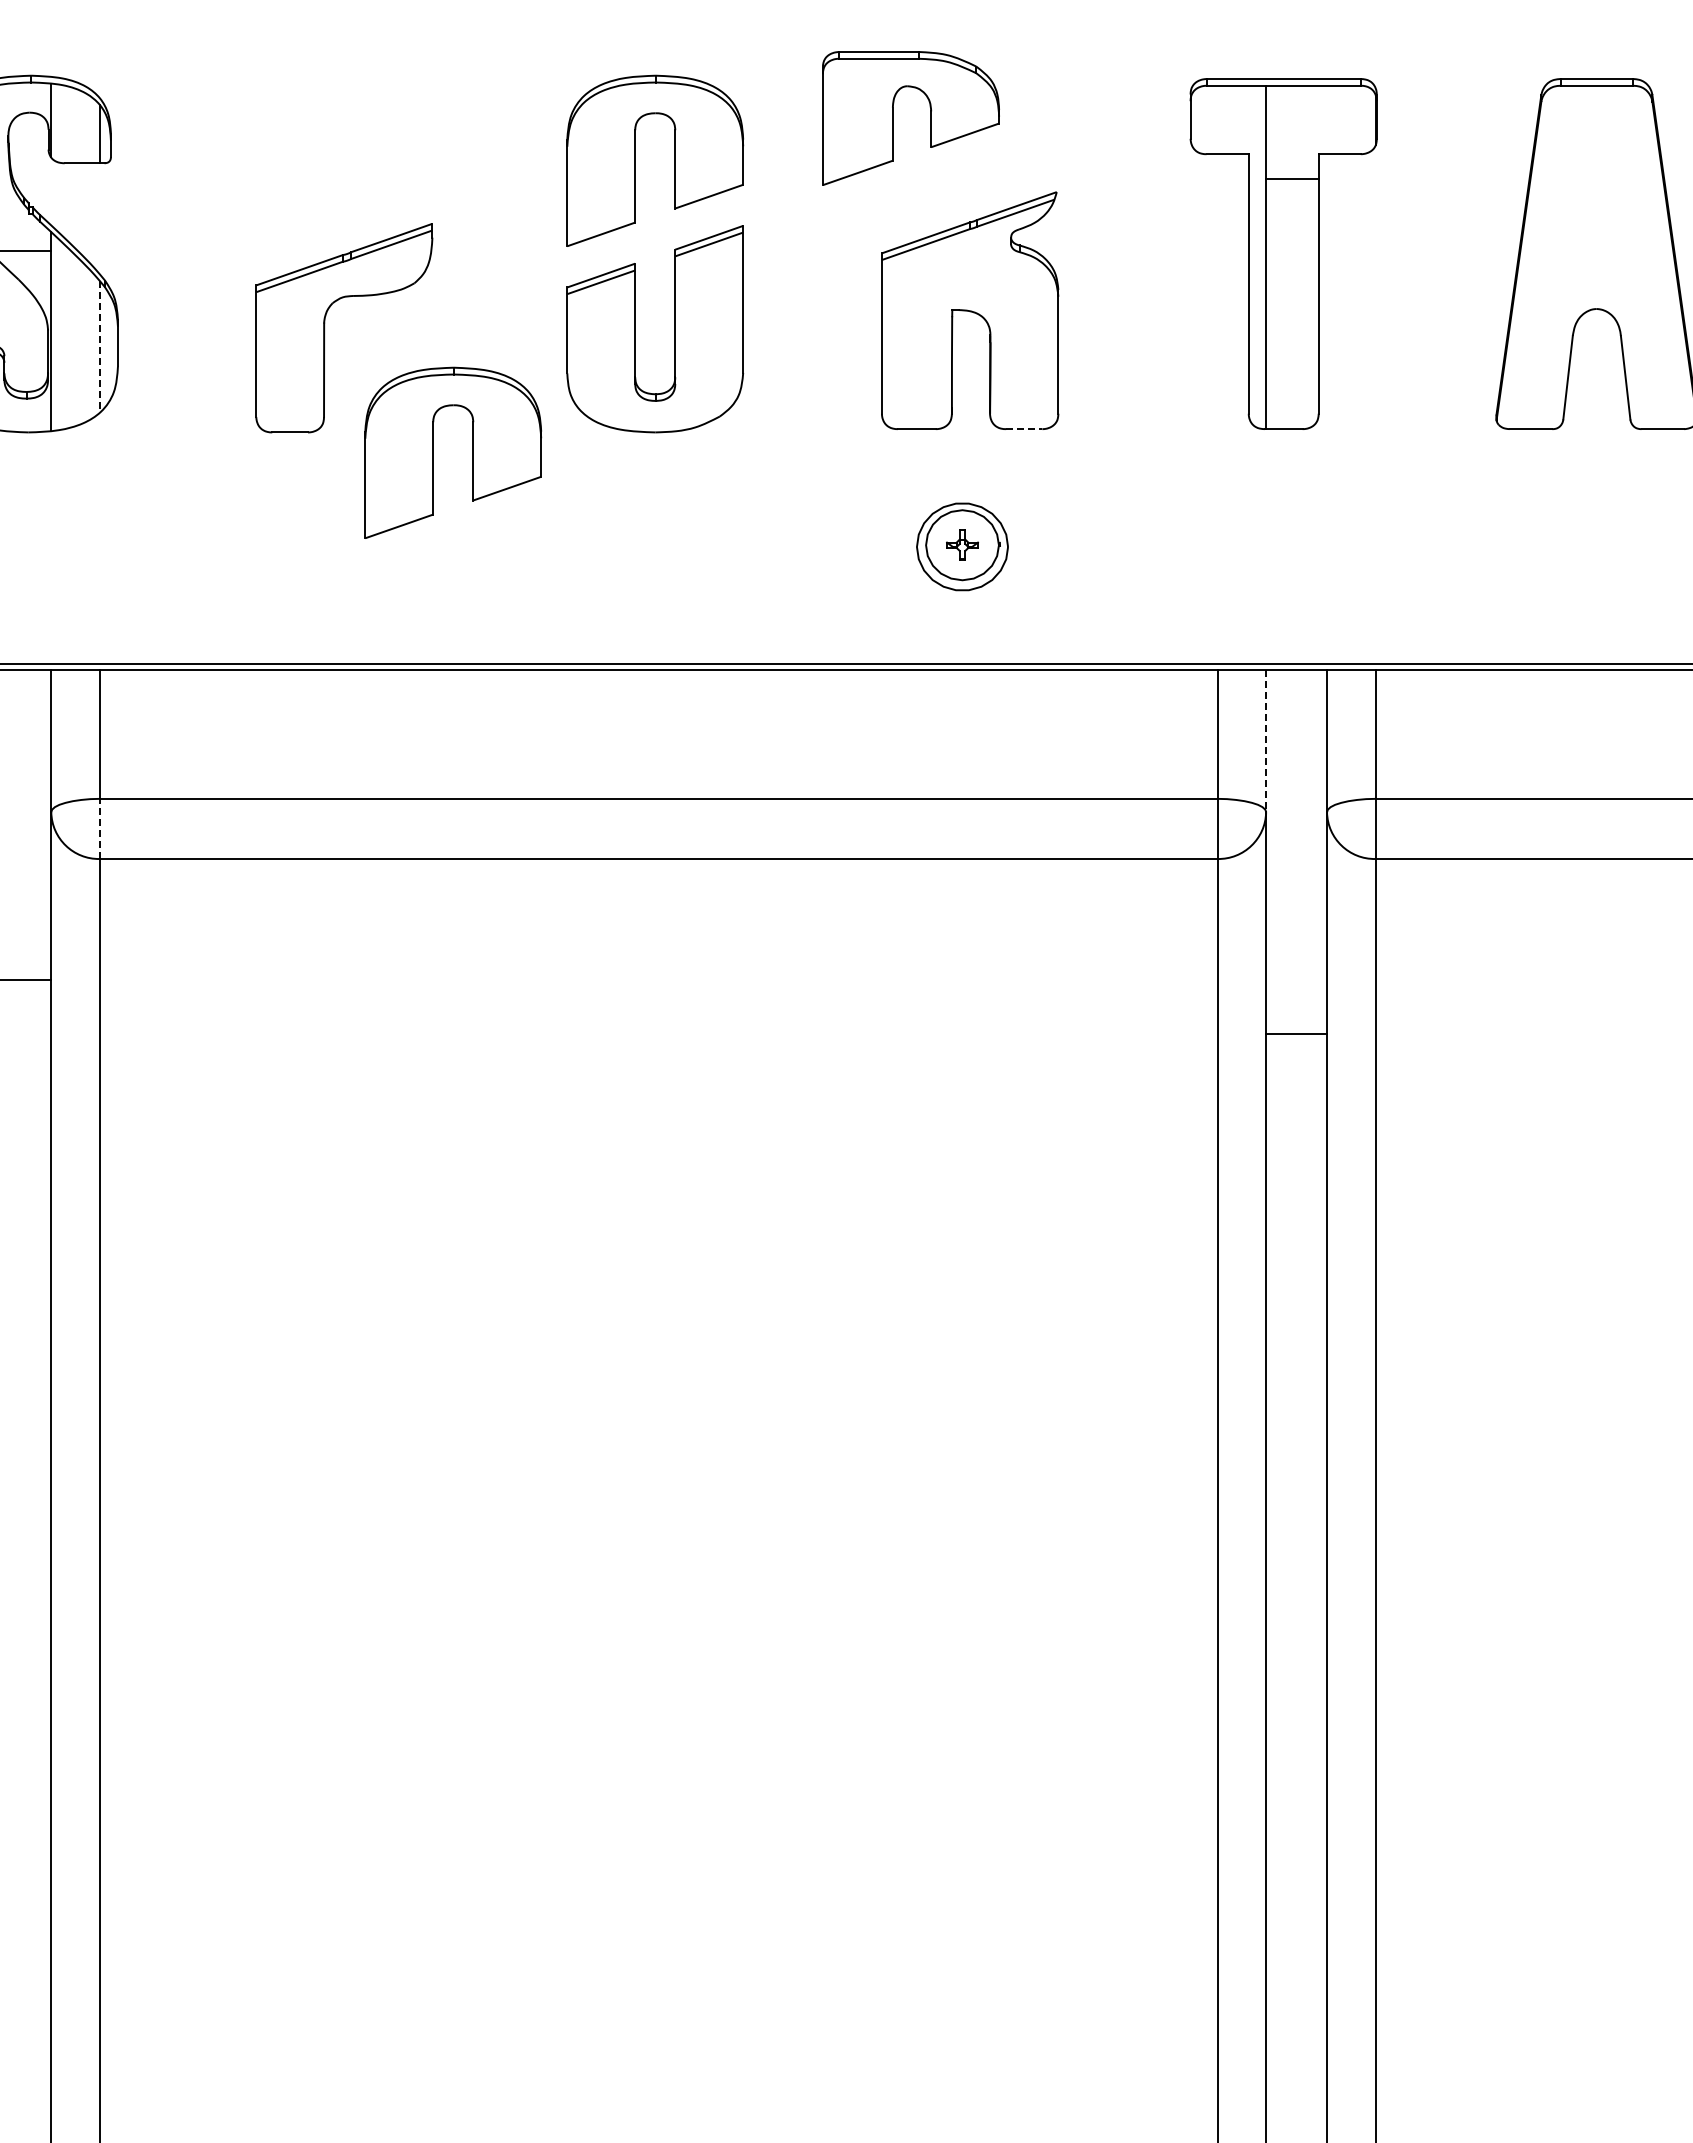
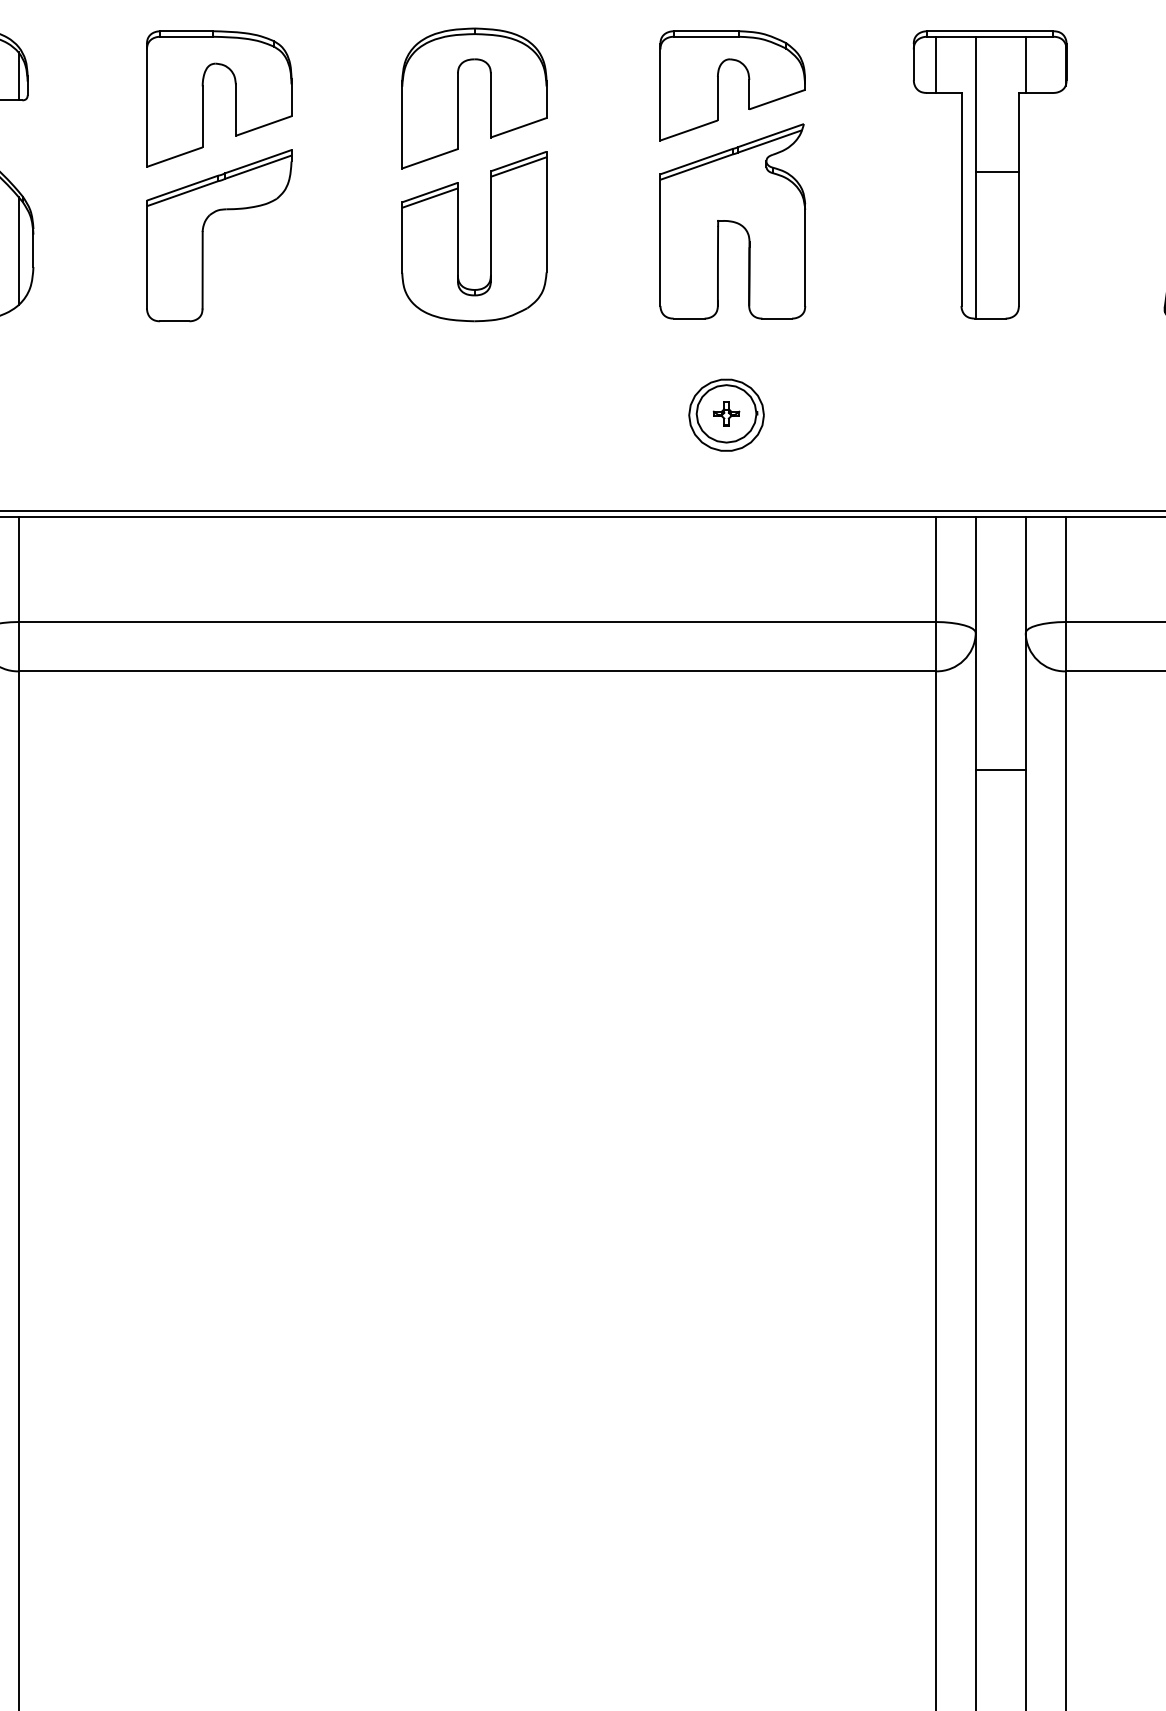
part: (893, 118) -> (718, 85), moved
line: (1217, 119) -> (935, 64), added
line: (1327, 119) -> (1026, 64), added
part: (324, 161) -> (202, 98), added
line: (1292, 178) -> (997, 171), moved
line: (99, 346) -> (18, 250), dashed -> solid
line: (1024, 429) -> (777, 318), dashed -> solid
part: (472, 452) -> (324, 337), removed
line: (1266, 741) -> (976, 574), dashed -> solid
line: (99, 828) -> (18, 646), dashed -> solid
line: (1296, 1033) -> (1000, 770), moved

